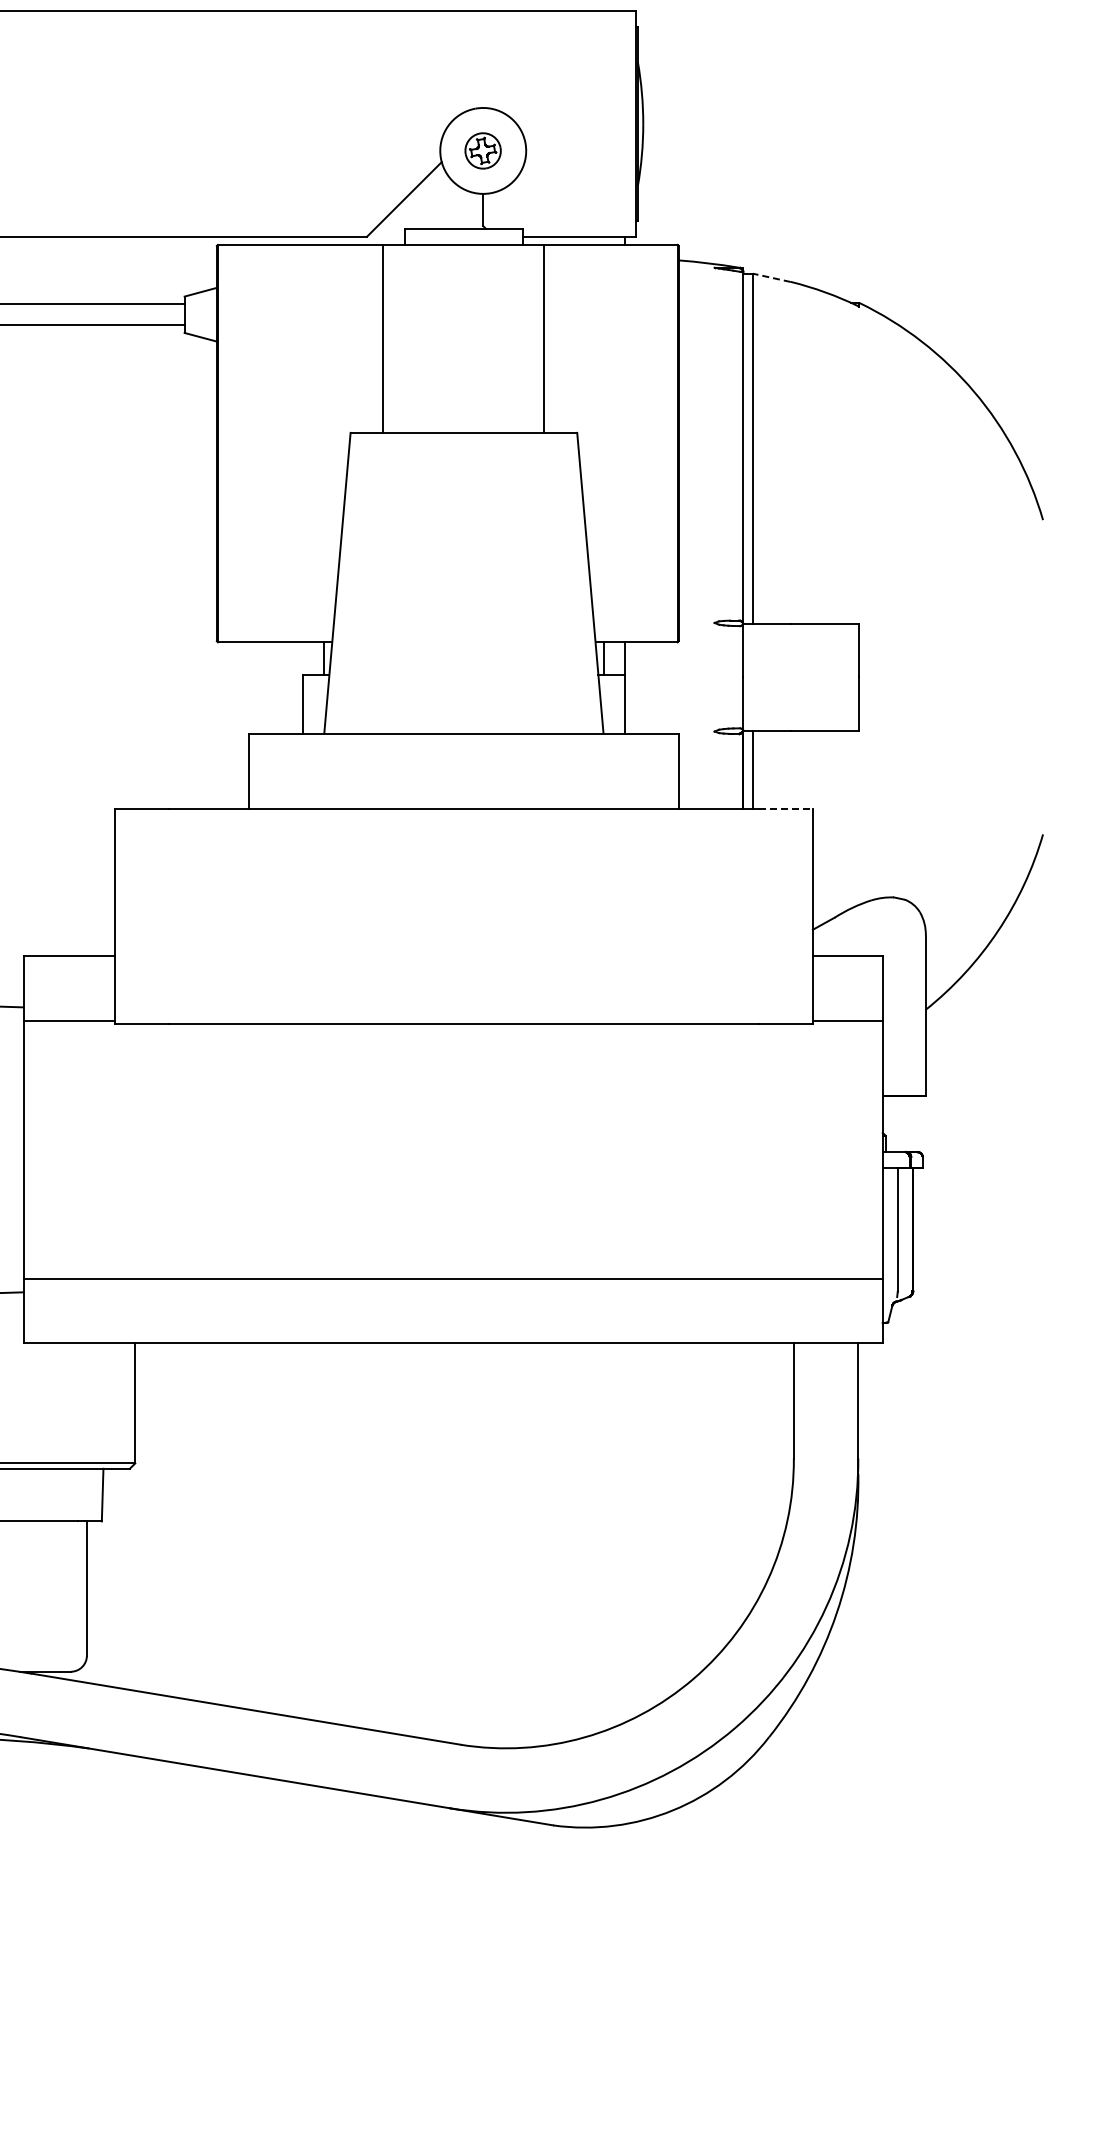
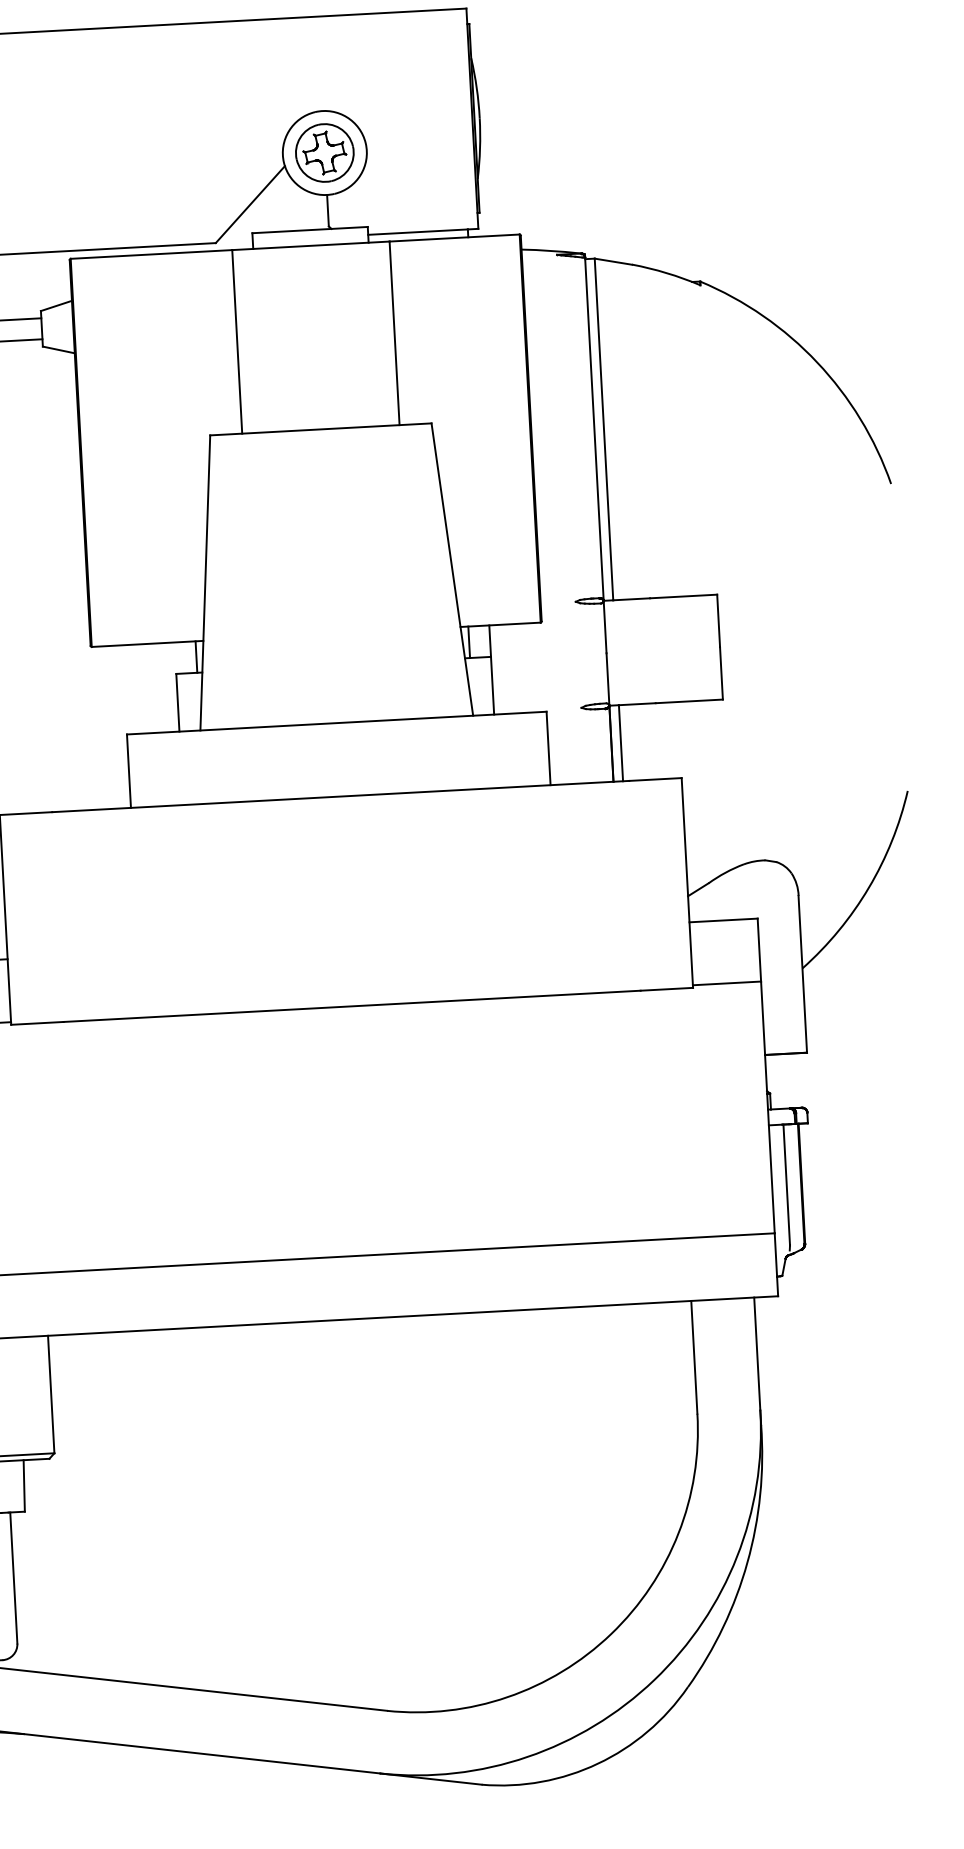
part: (482, 150) -> (324, 152), size x1.67
line: (771, 277) -> (613, 261), dashed -> solid
line: (786, 808) -> (655, 779), dashed -> solid

